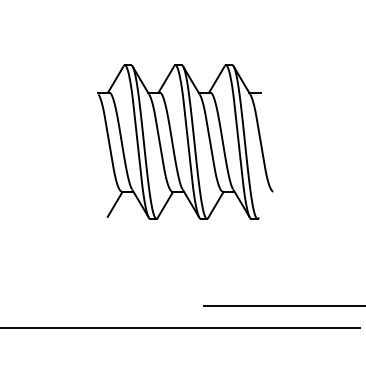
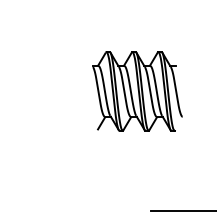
part: (185, 141) -> (137, 91), size x0.7

